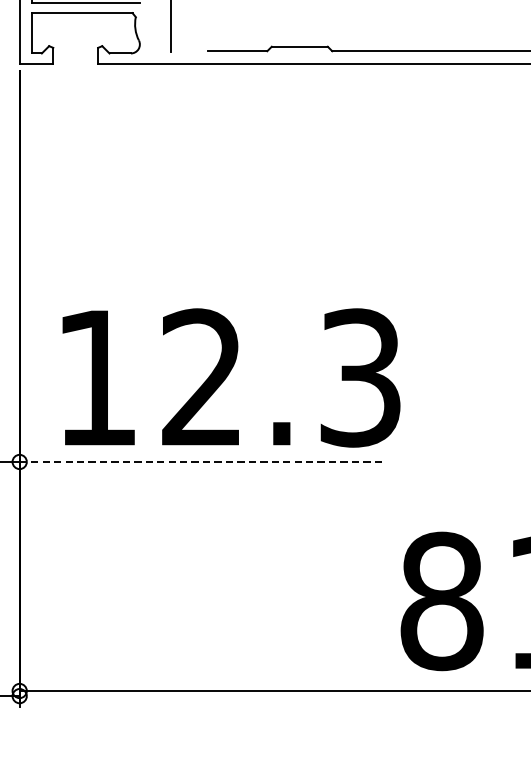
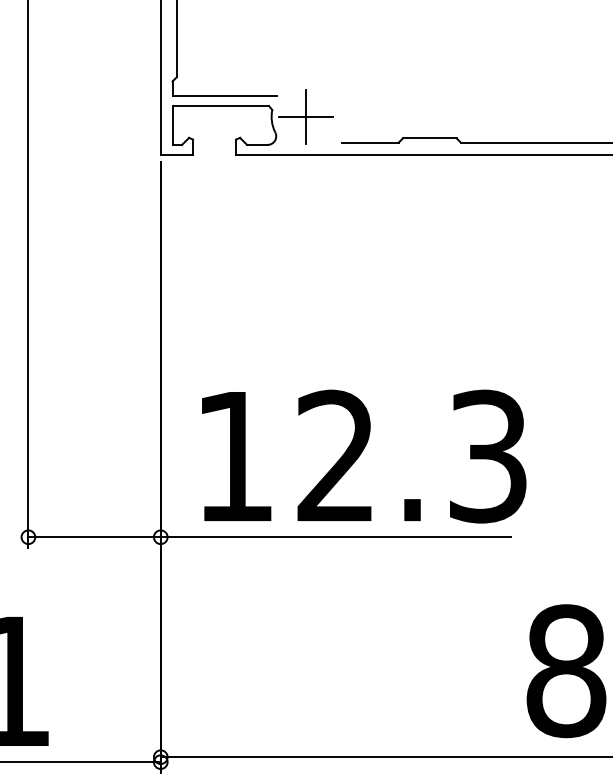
line: (170, 23) -> (305, 116), added
line: (202, 462) -> (336, 537), dashed -> solid

